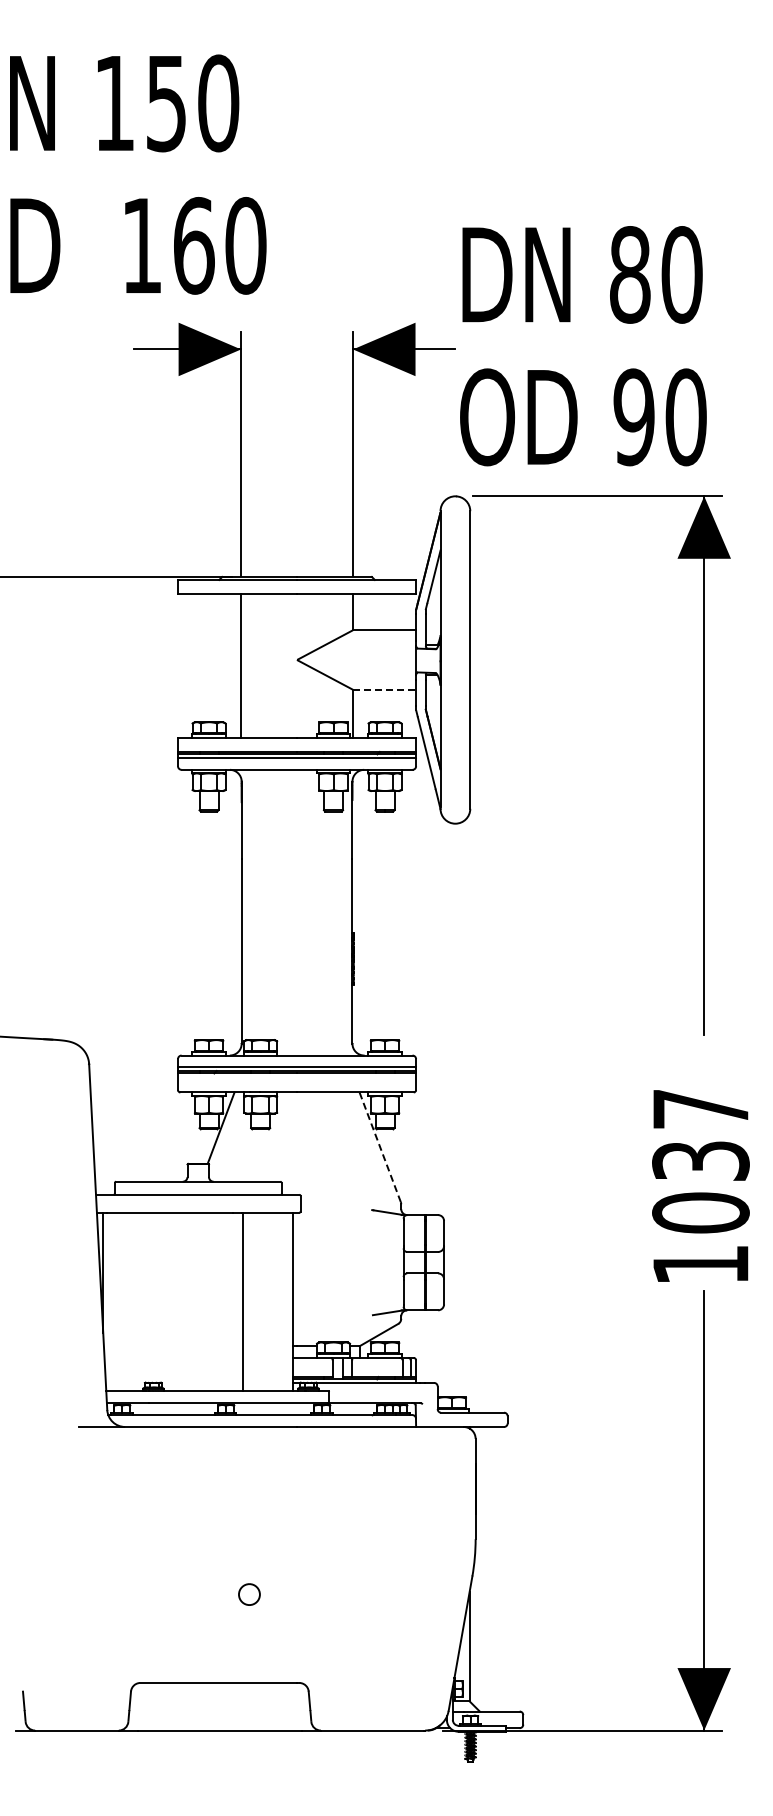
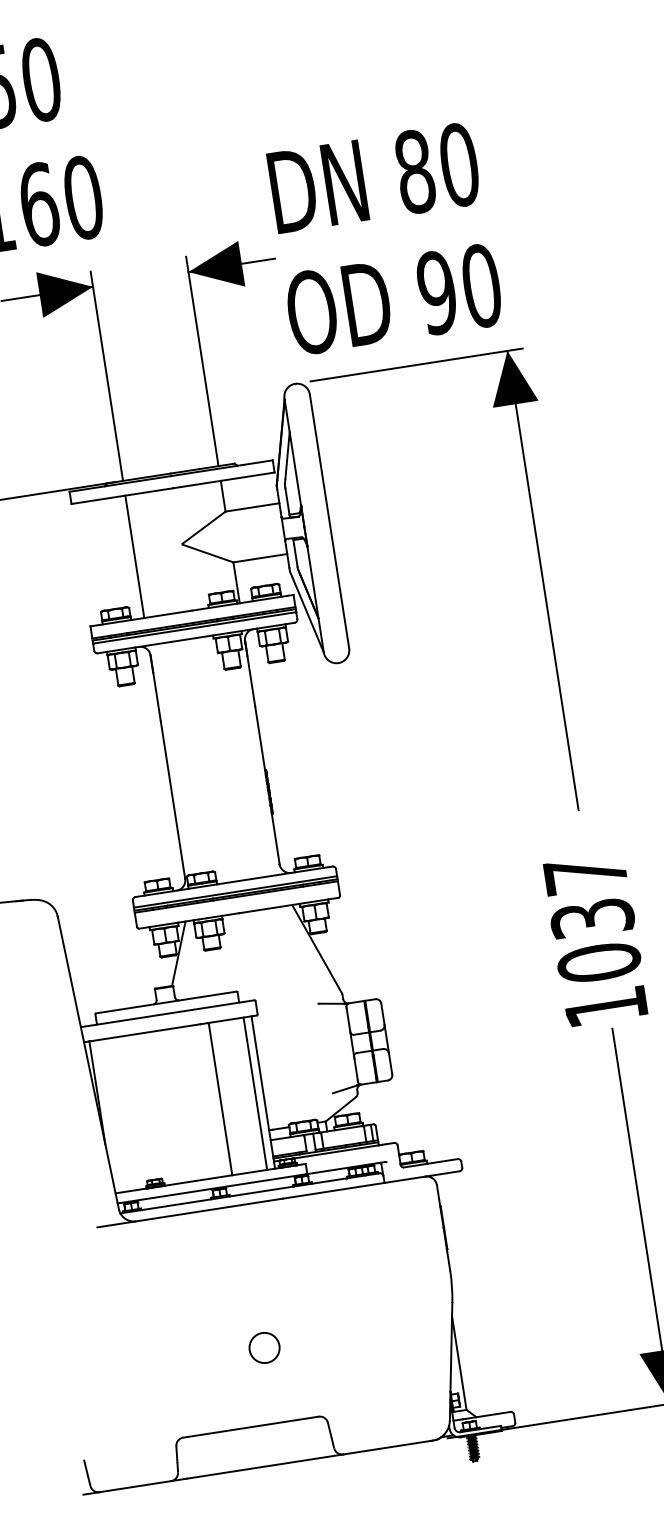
line: (384, 689) -> (260, 557), dashed -> solid
line: (380, 1147) -> (317, 949), dashed -> solid
line: (283, 1301) -> (254, 1093), added
part: (249, 1594) -> (264, 1347), size x1.67

